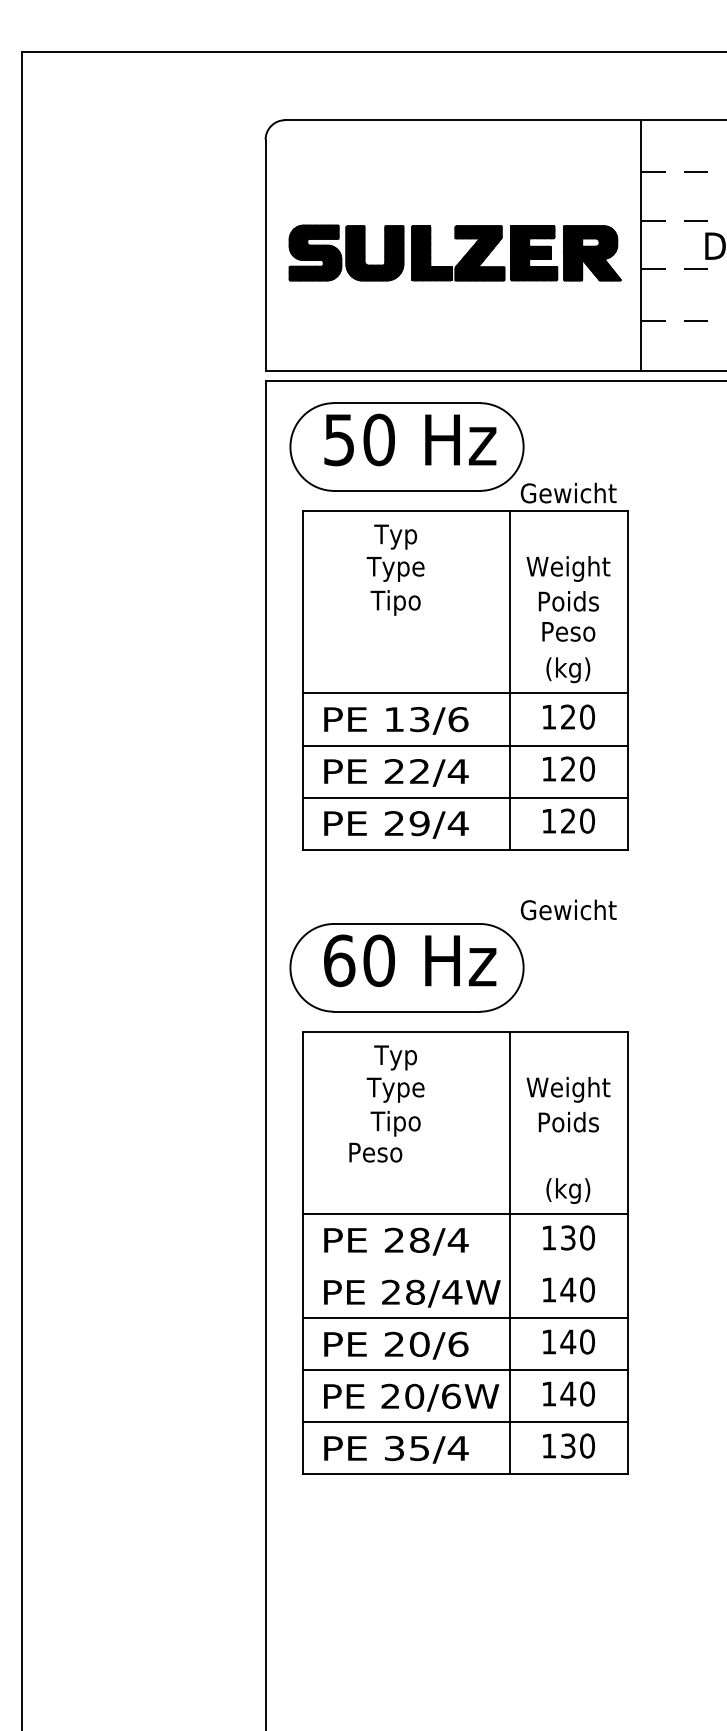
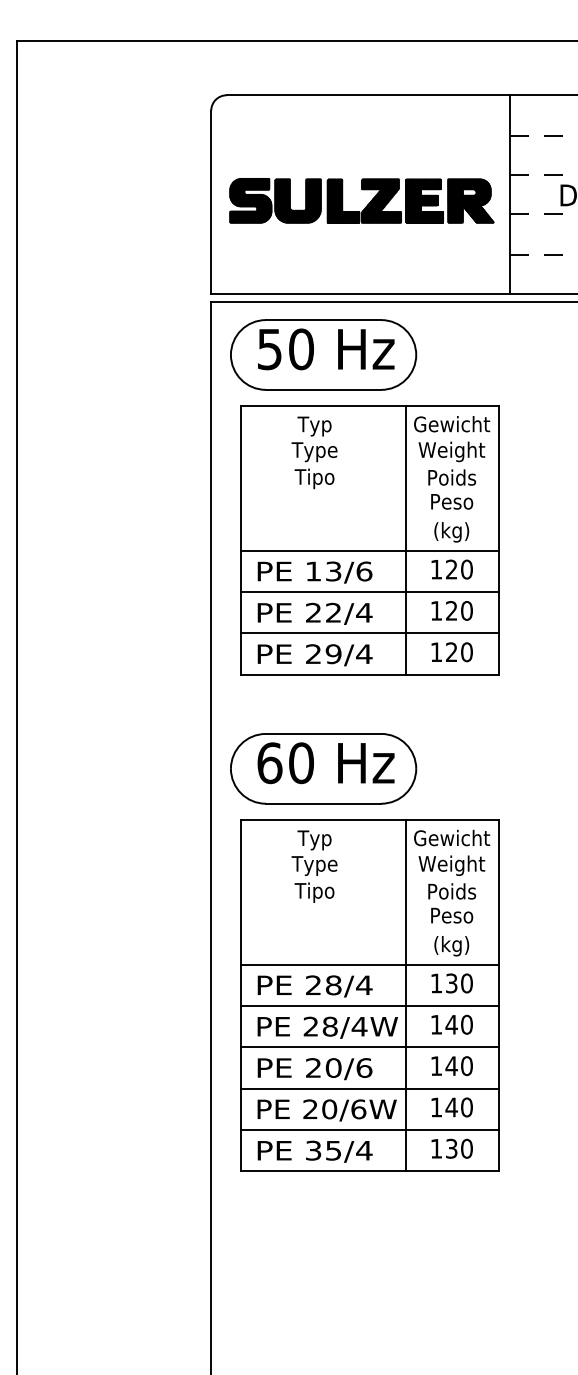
text: (568, 492) -> (451, 423), moved
text: (568, 909) -> (451, 837), moved
text: (375, 1152) -> (451, 915), moved
line: (465, 1266) -> (370, 1006), added

